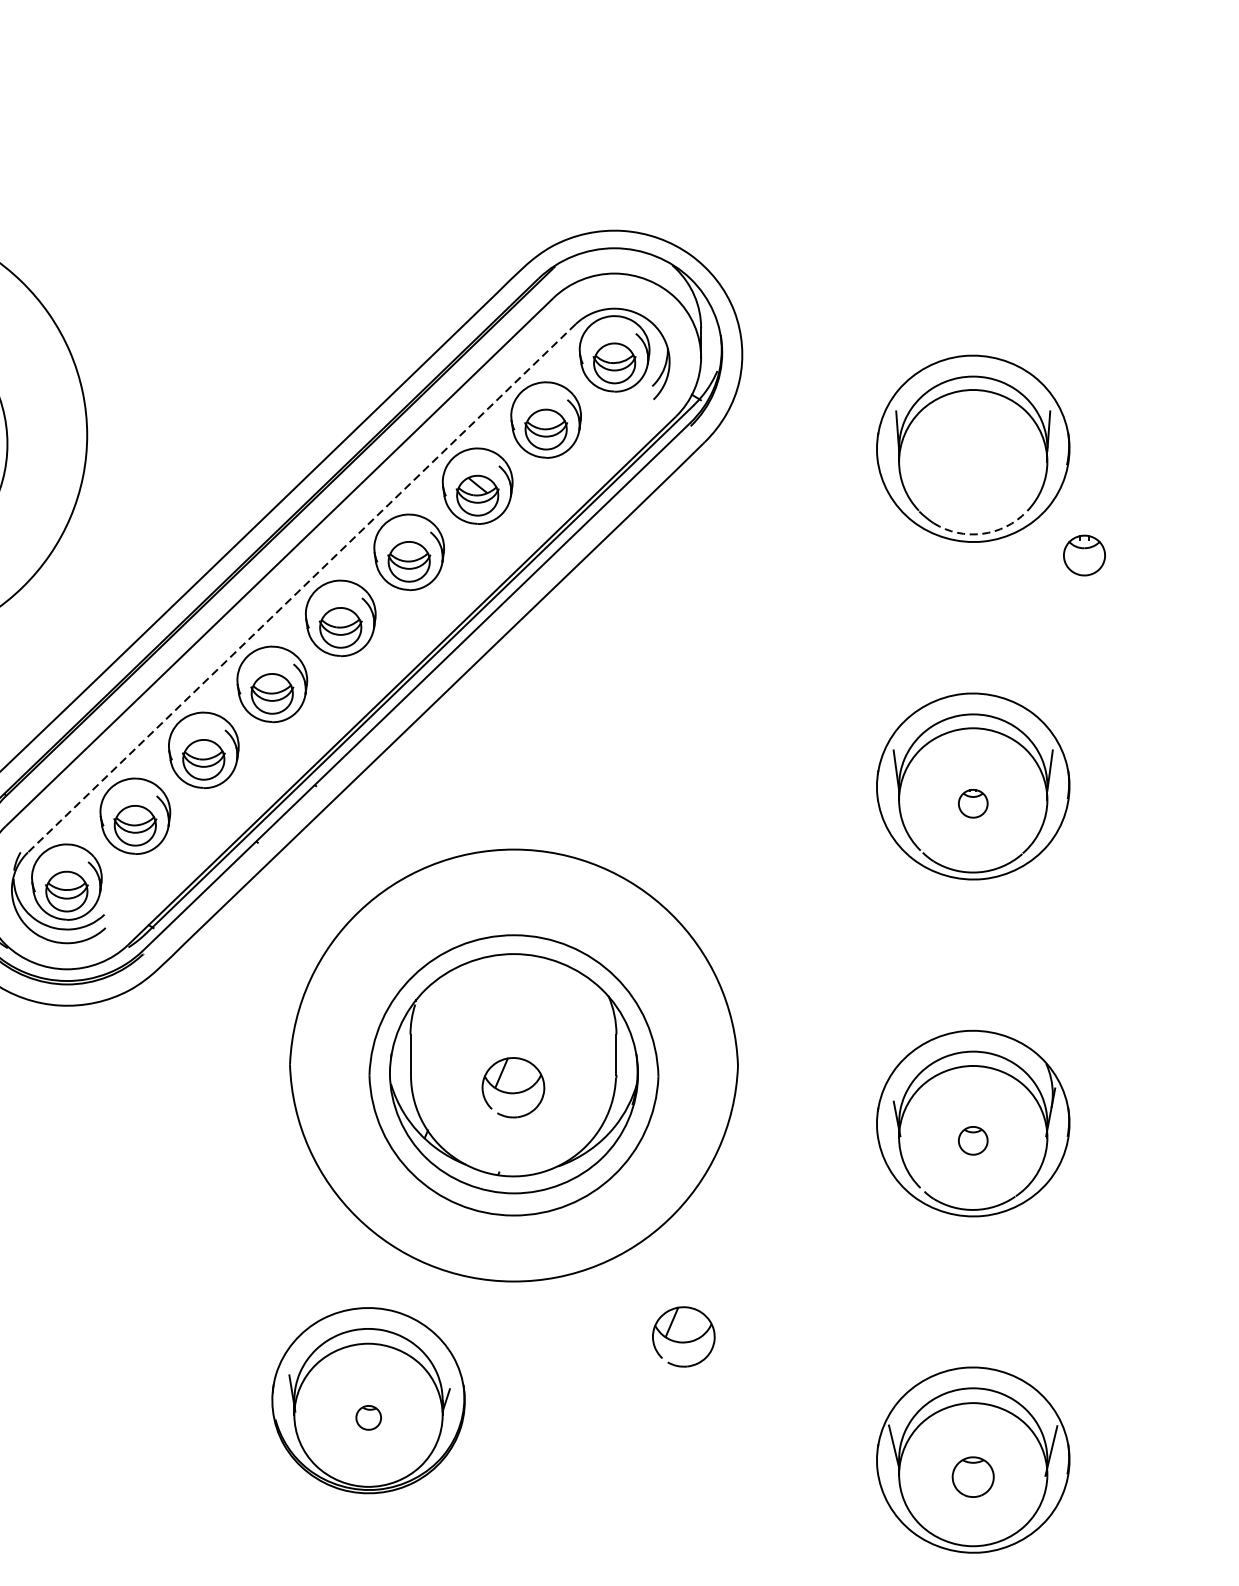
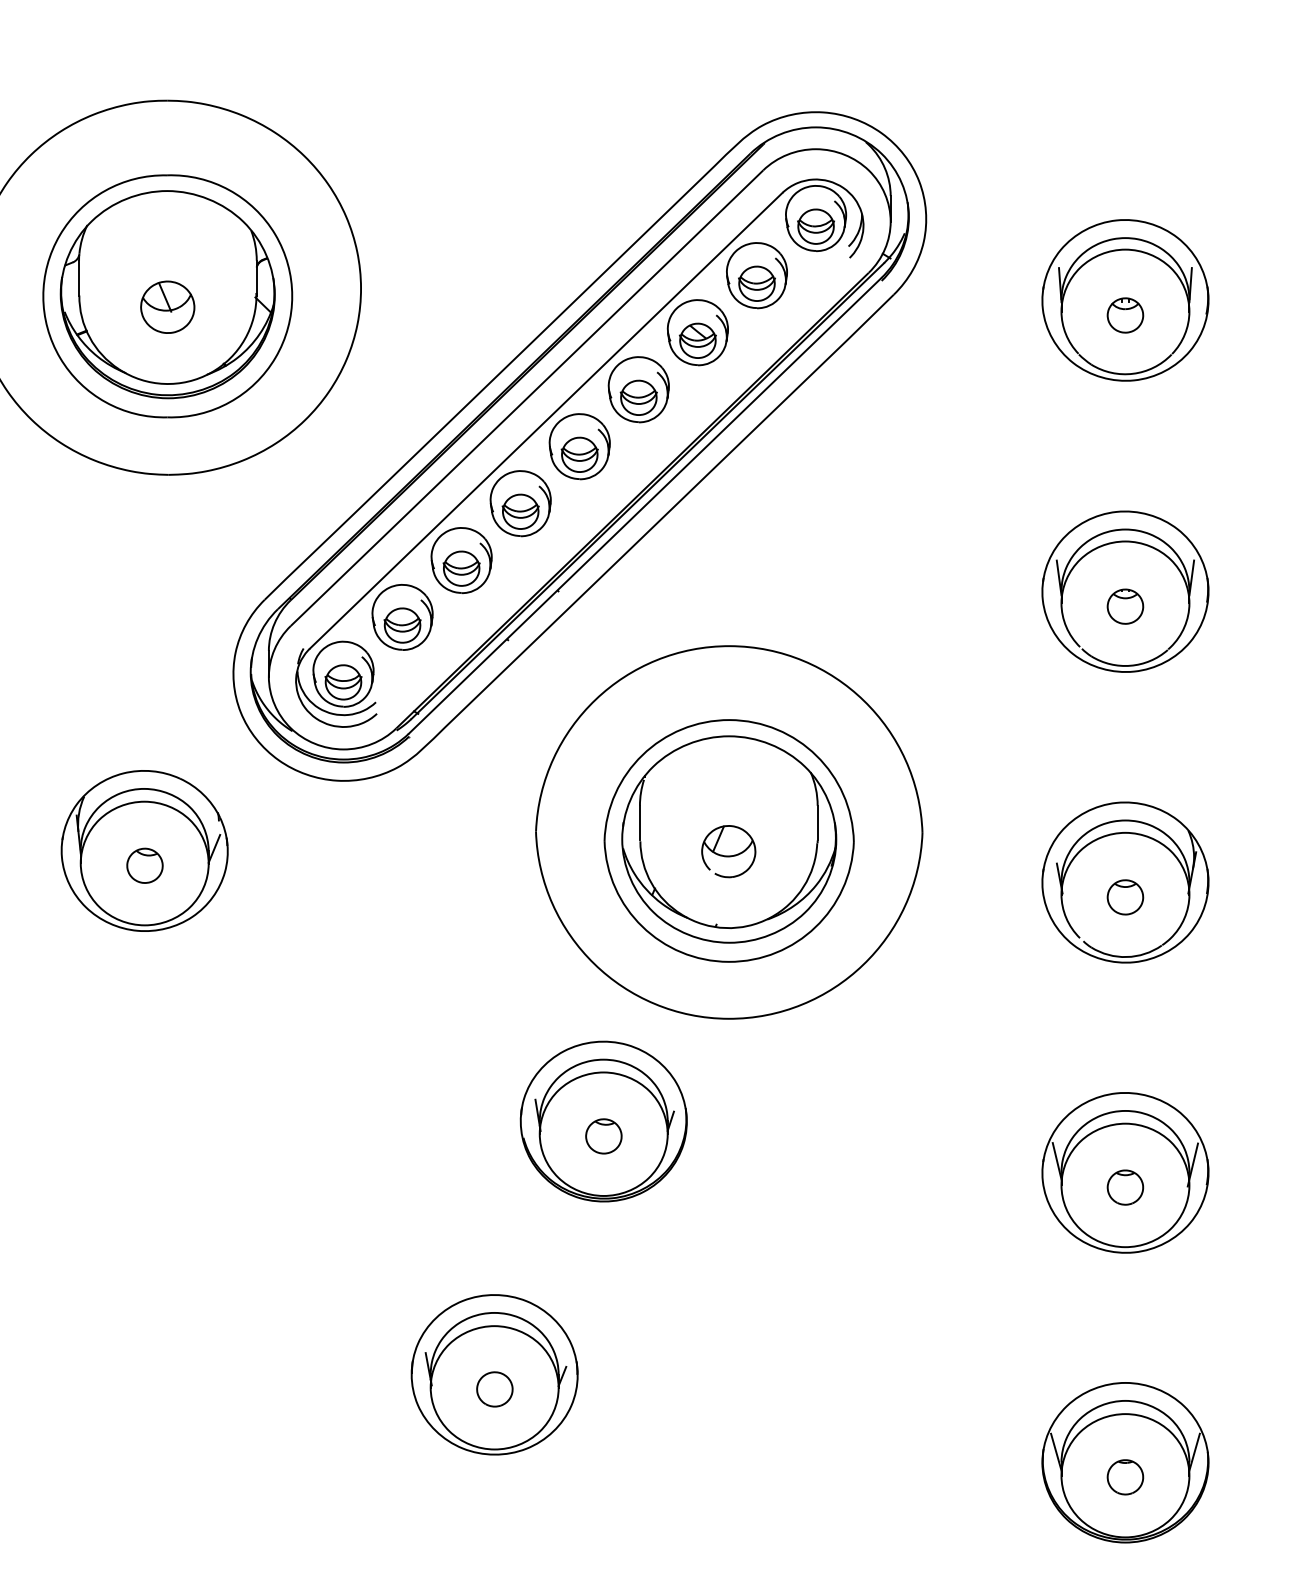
arc: (982, 533) -> (1133, 373), dashed -> solid
part: (1084, 555) -> (1125, 315), moved
line: (301, 589) -> (545, 421), dashed -> solid
part: (973, 803) -> (1125, 606), size x1.43
part: (973, 1140) -> (1125, 897), size x1.43
part: (683, 1336) -> (875, 1066), removed
part: (368, 1417) -> (603, 1136), size x1.67

